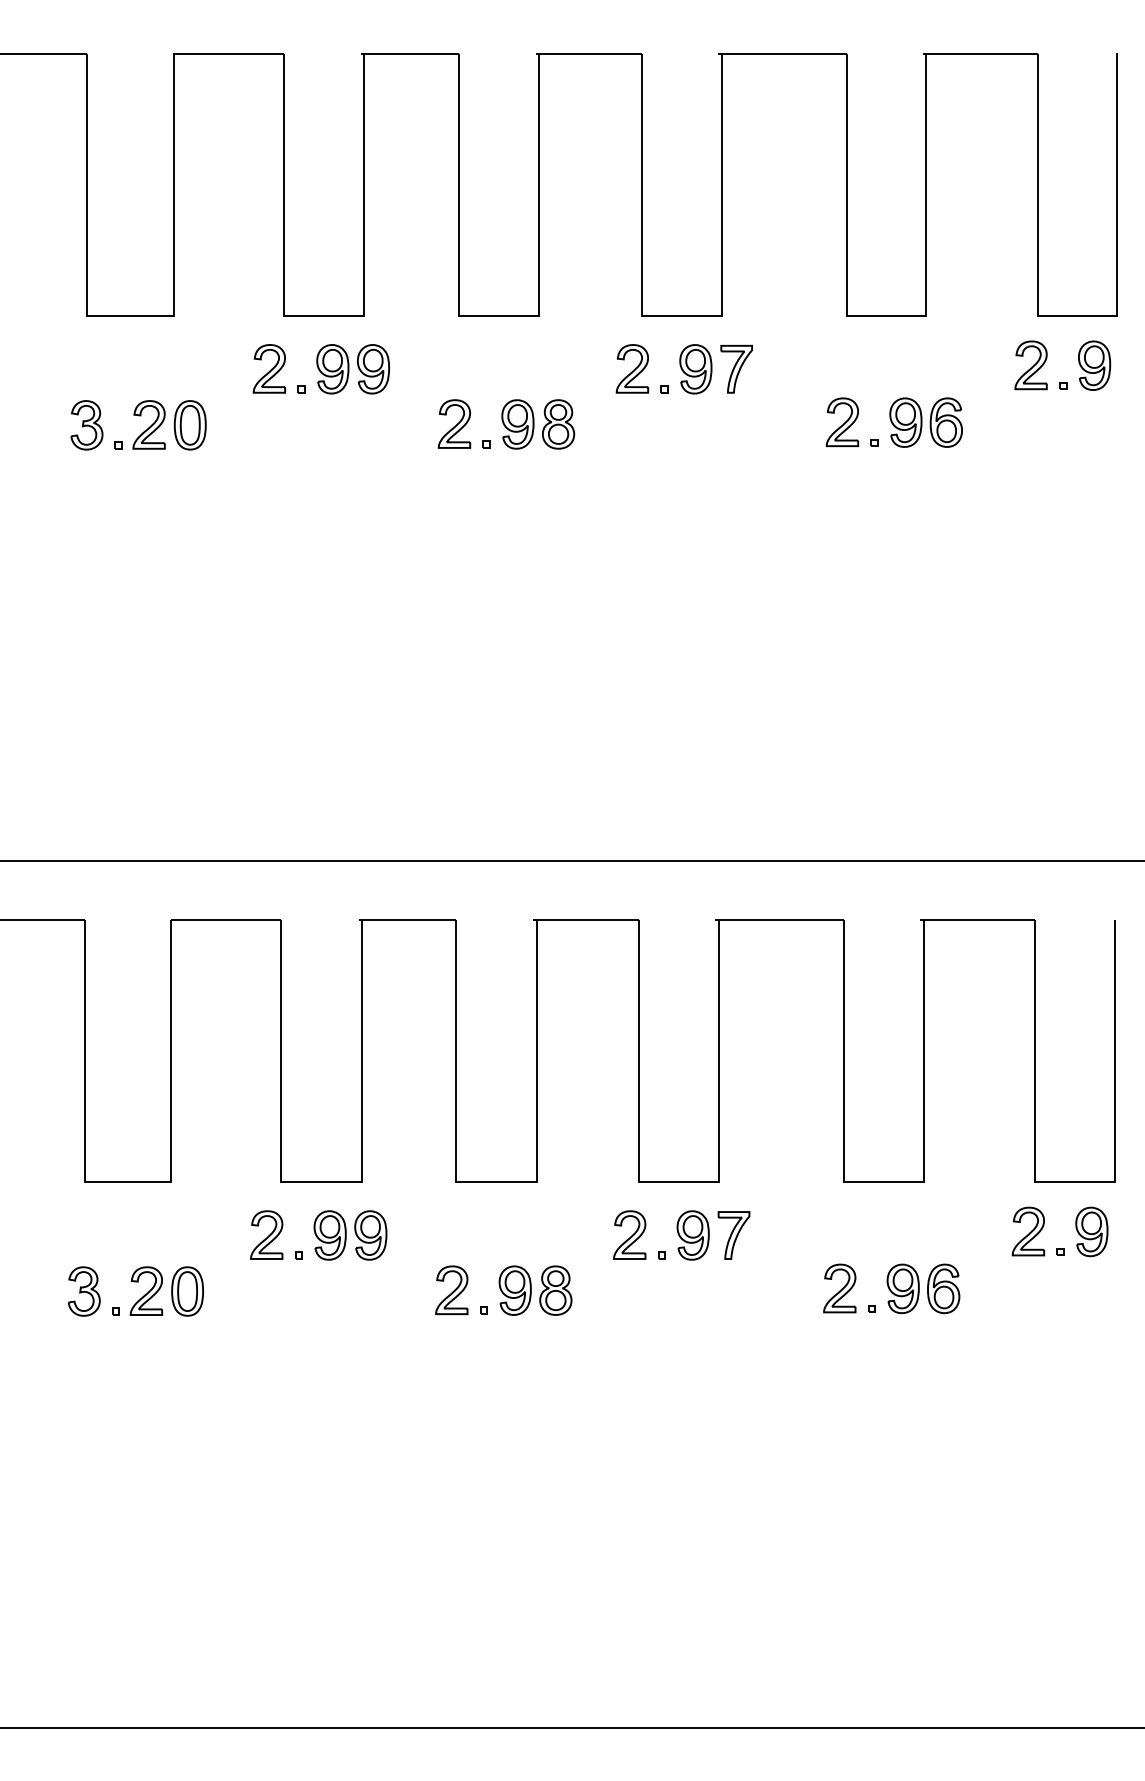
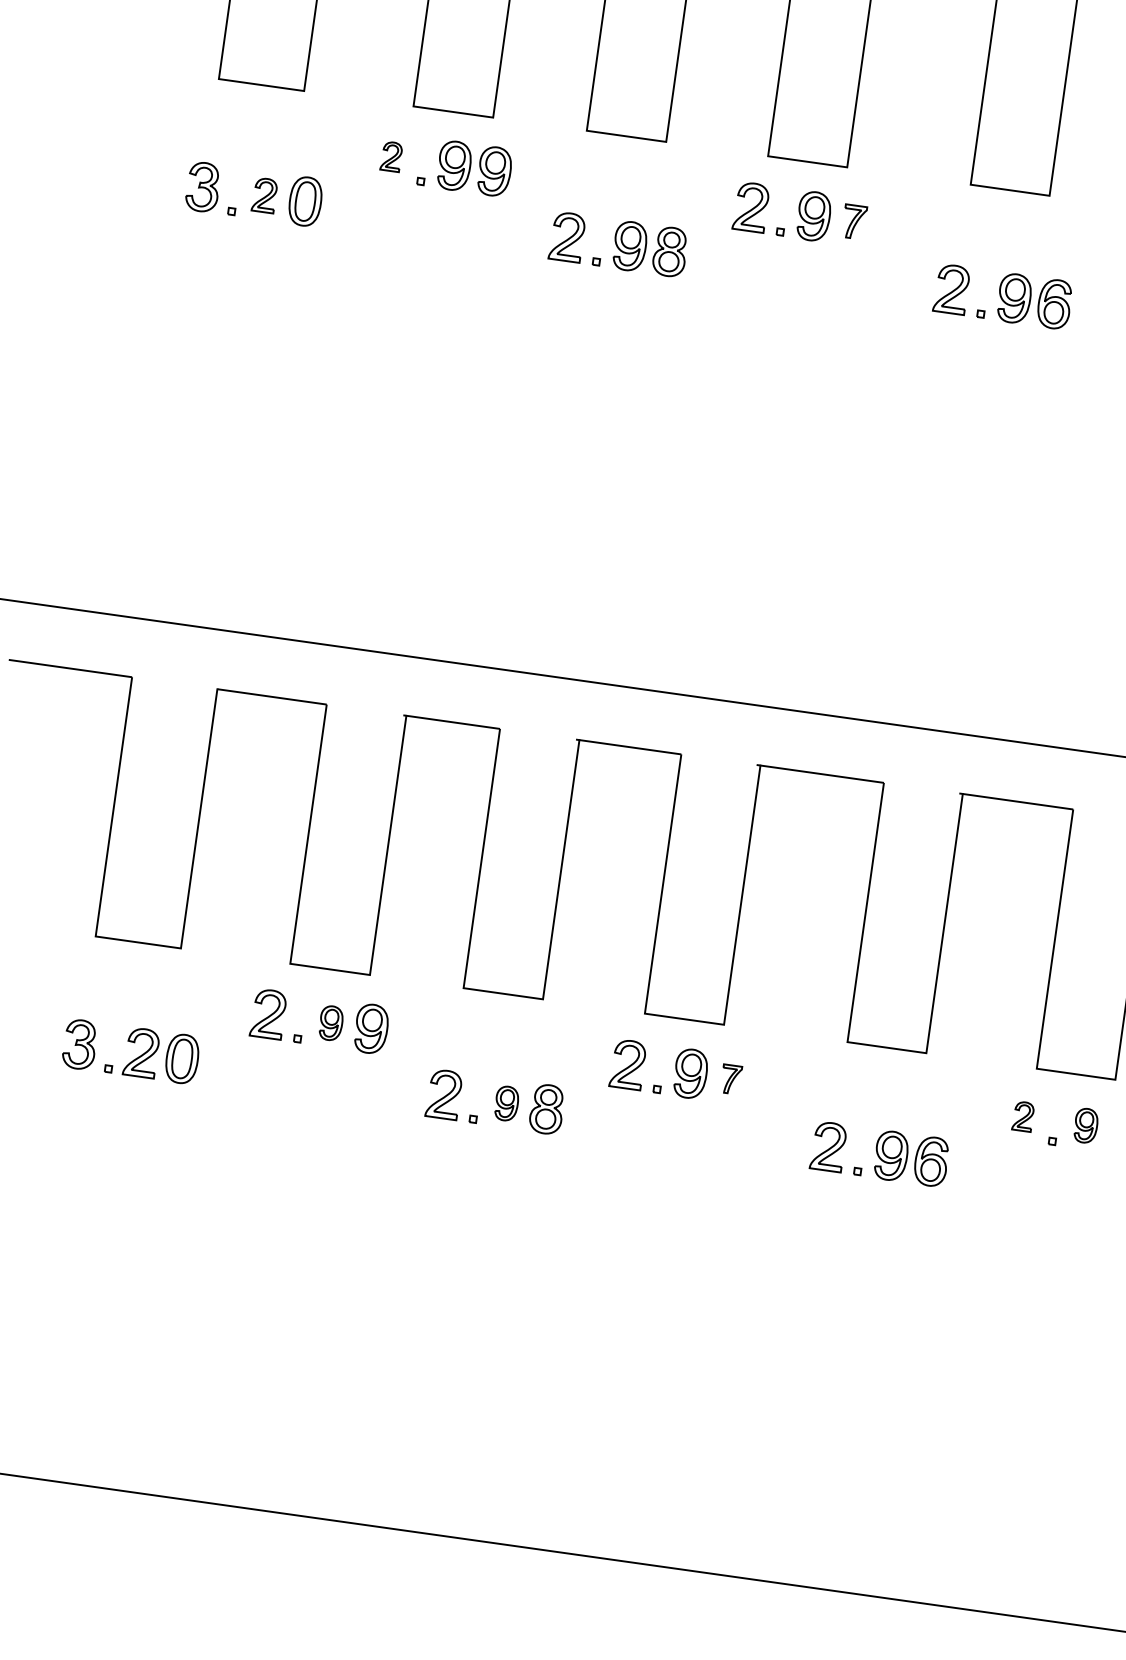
part: (268, 368) -> (390, 156), size x0.6
part: (736, 368) -> (854, 221), size x0.7
part: (148, 424) -> (264, 194), size x0.7
part: (1028, 1231) -> (1023, 1116), size x0.6
part: (1091, 1231) -> (1085, 1125), size x0.7
part: (329, 1235) -> (330, 1023), size x0.7
part: (733, 1235) -> (730, 1079), size x0.6
part: (514, 1290) -> (506, 1103), size x0.7

